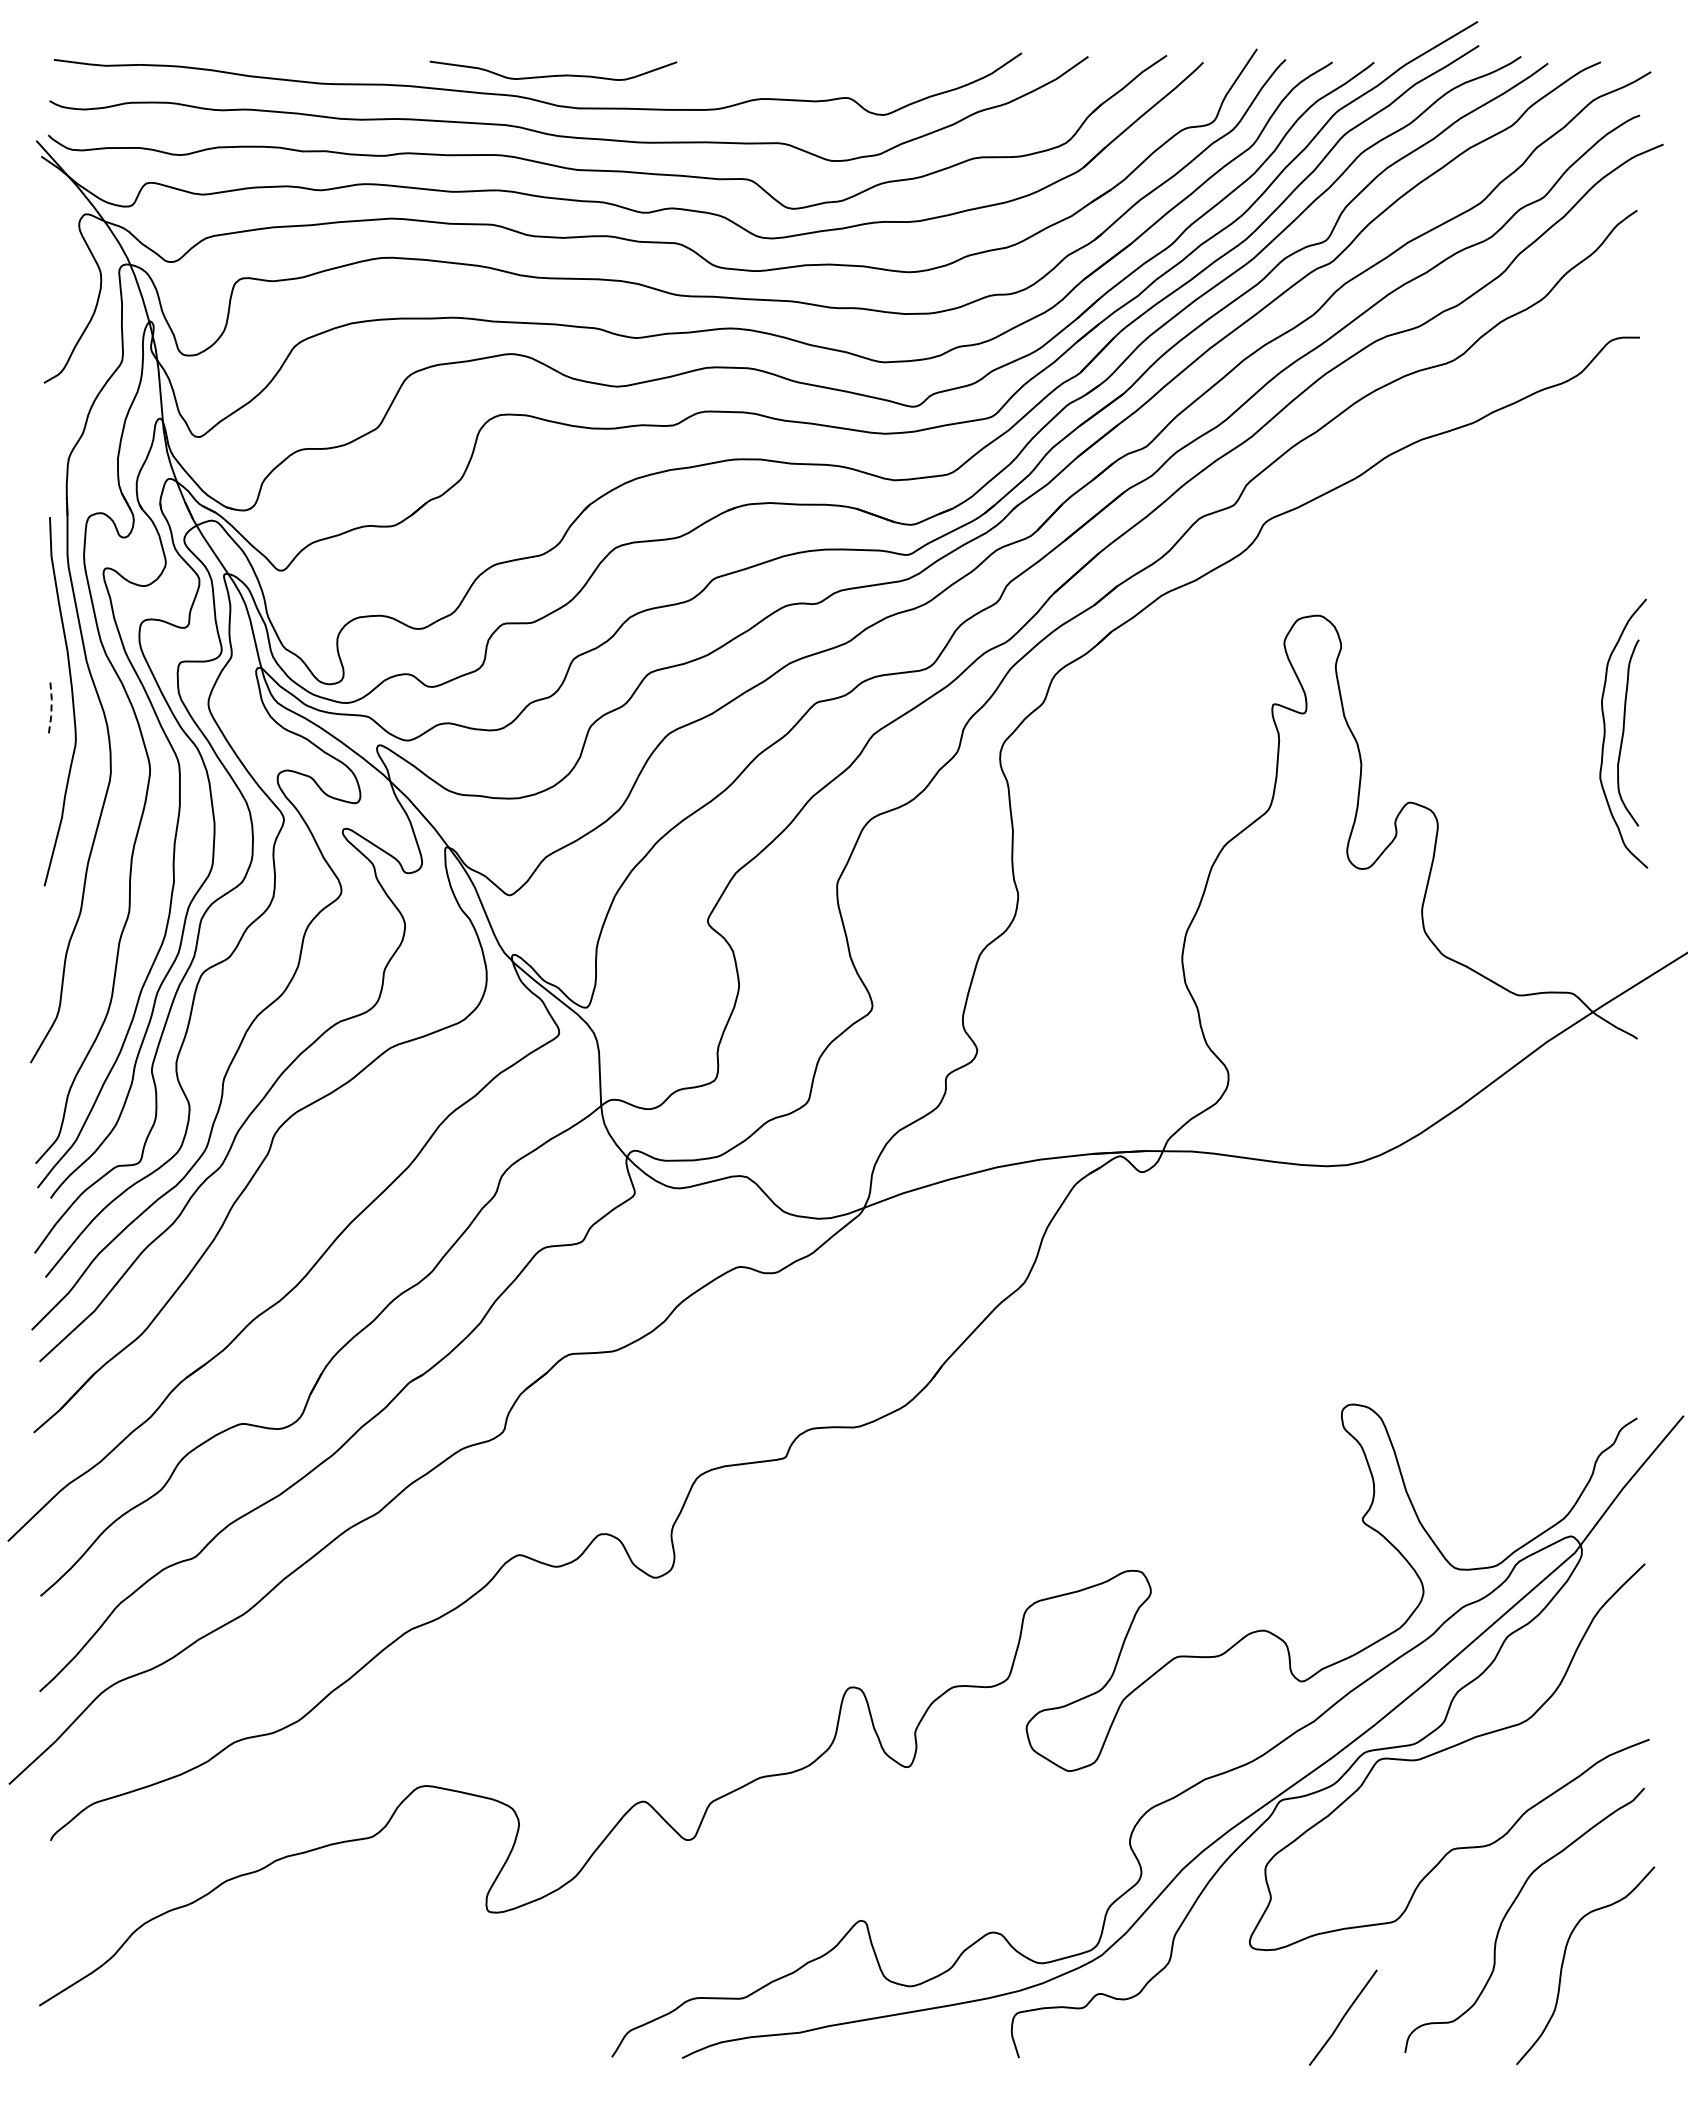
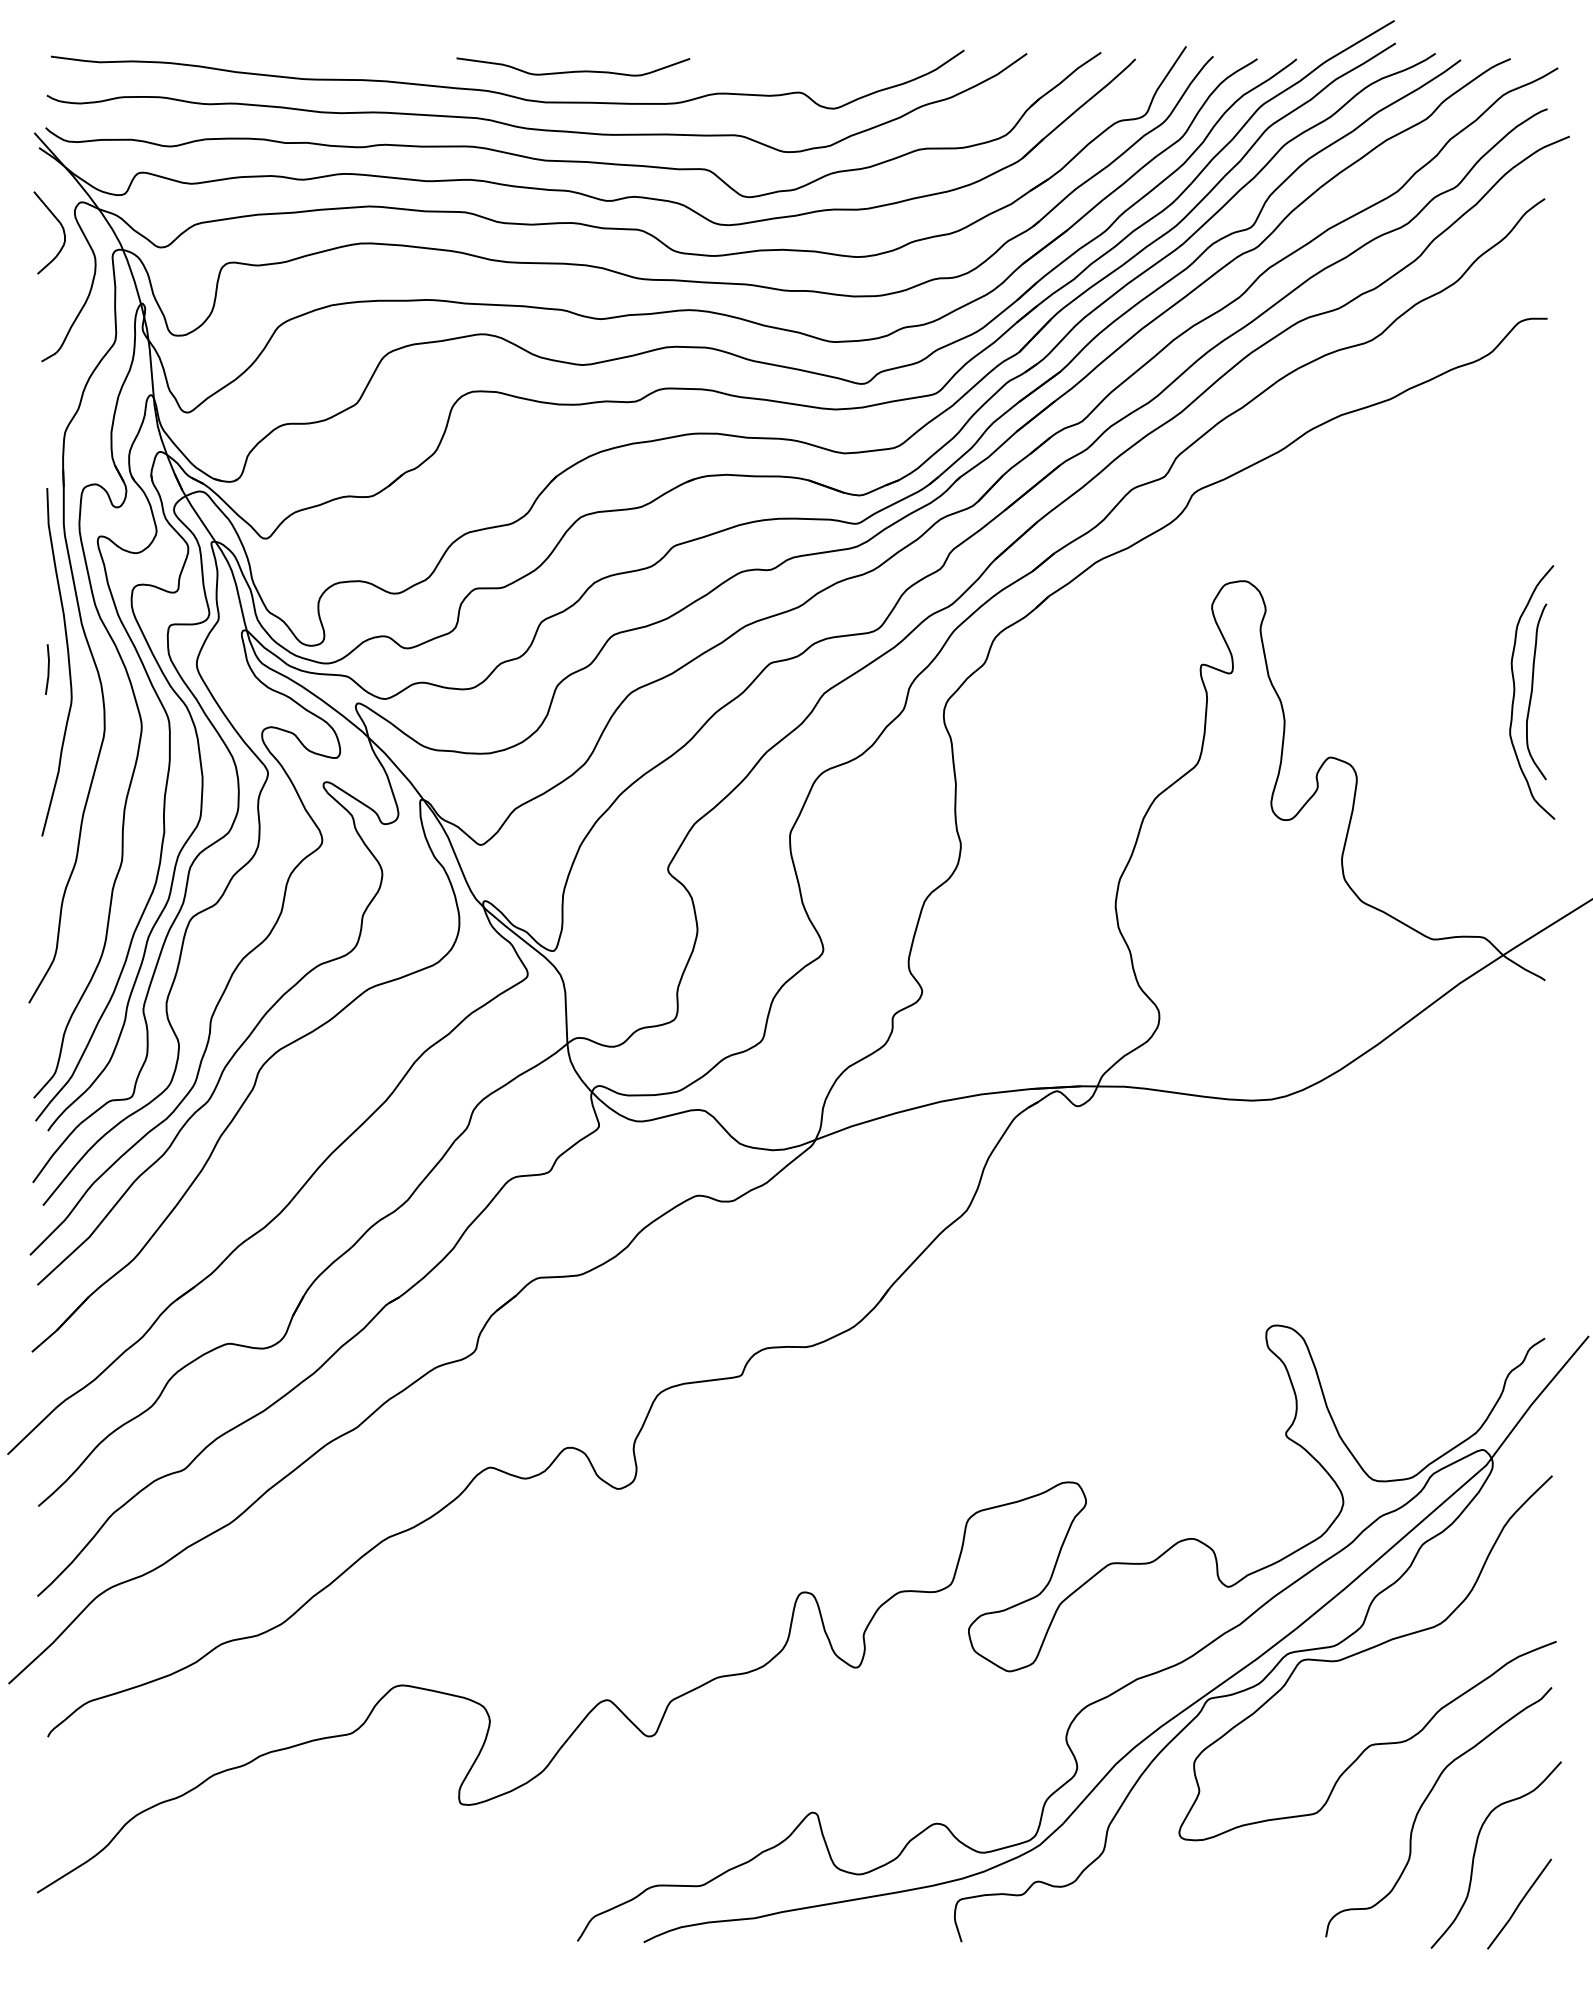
curve: (553, 75) -> (573, 71), moved
curve: (64, 239) -> (60, 226), added
line: (51, 709) -> (48, 669), dashed -> solid
line: (1343, 2017) -> (1519, 1903), moved

